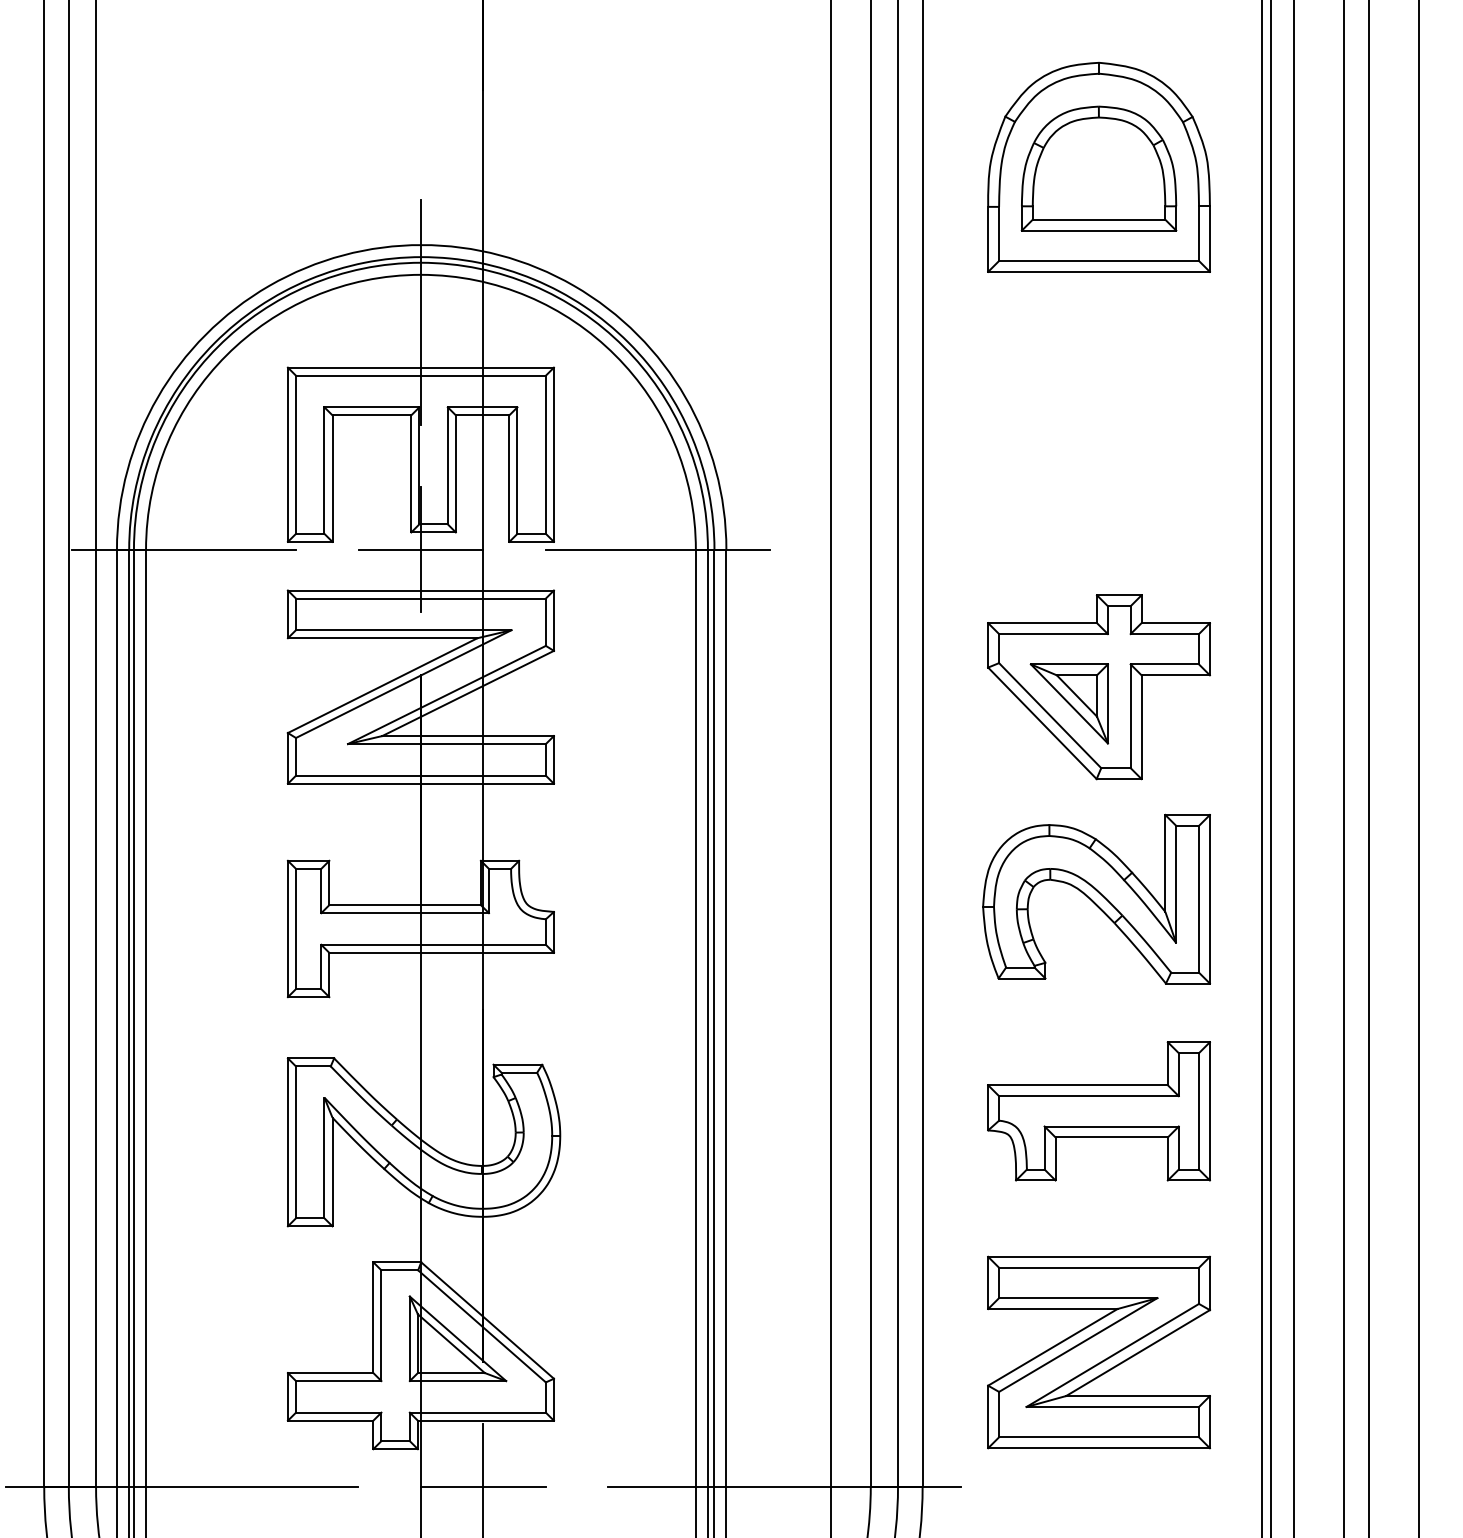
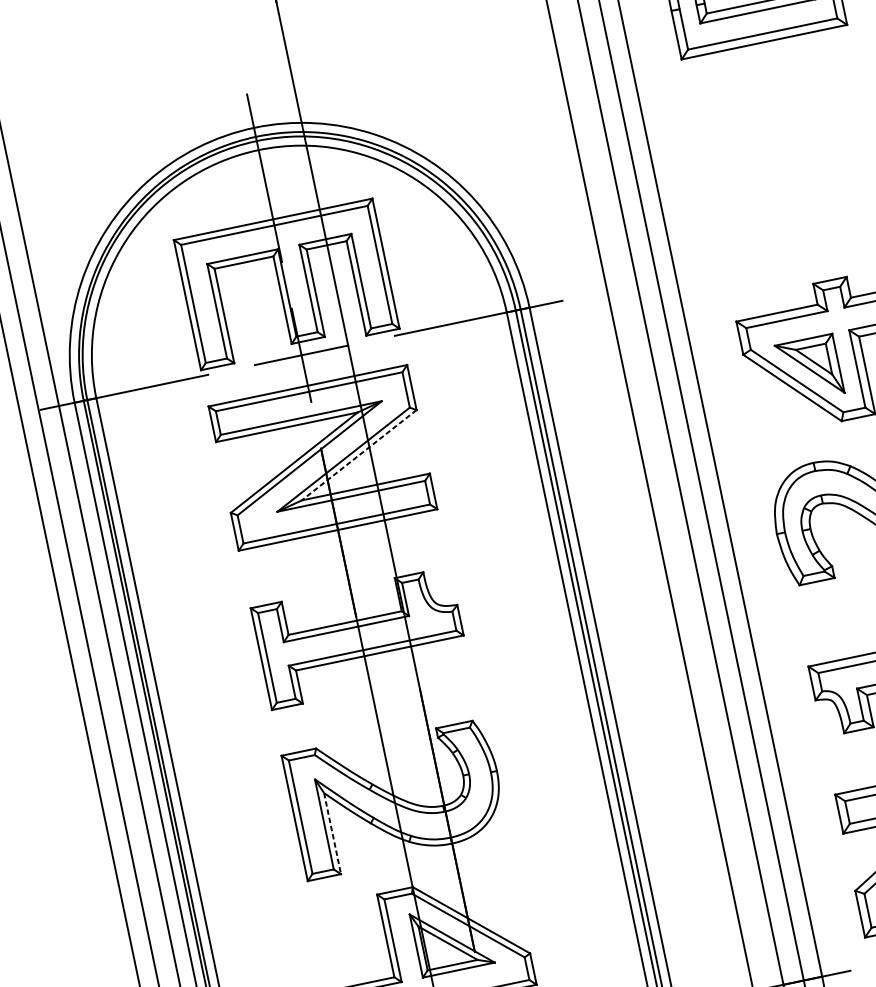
line: (468, 693) -> (359, 455), solid -> dashed
line: (332, 1172) -> (332, 833), solid -> dashed

